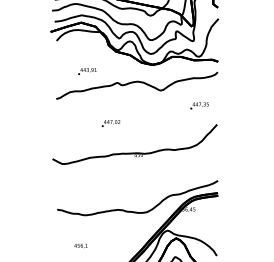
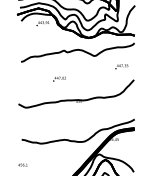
text: (87, 71) -> (43, 23), moved
text: (80, 245) -> (22, 164), moved

